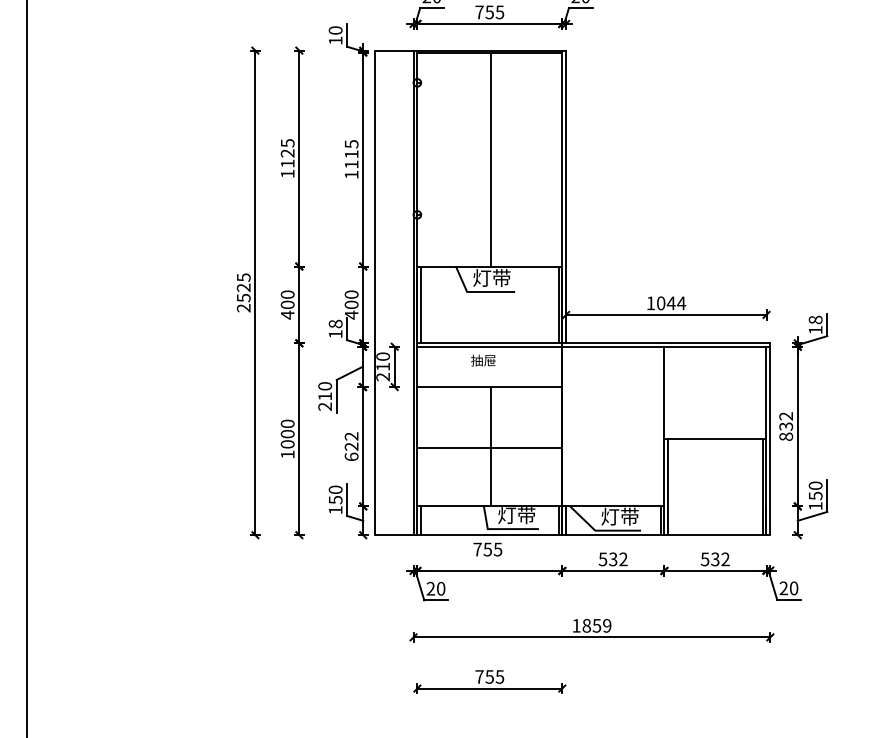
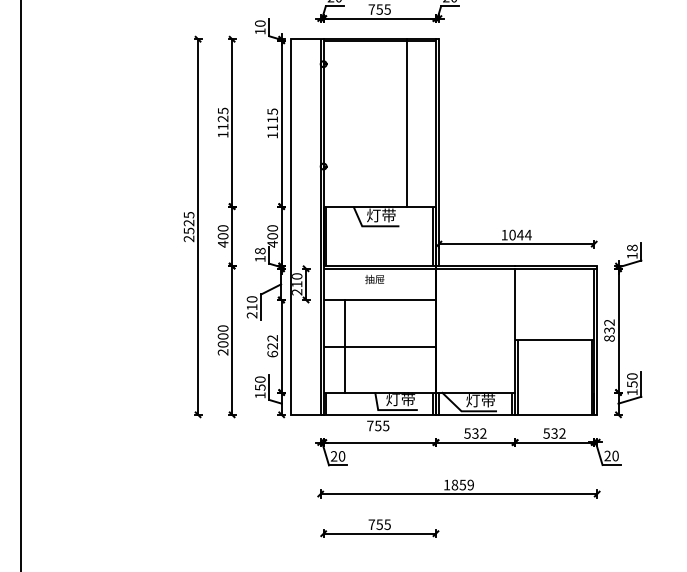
line: (491, 158) -> (407, 122), moved
line: (491, 446) -> (345, 346), moved
text: (287, 454) -> (222, 352), 1000 -> 2000

